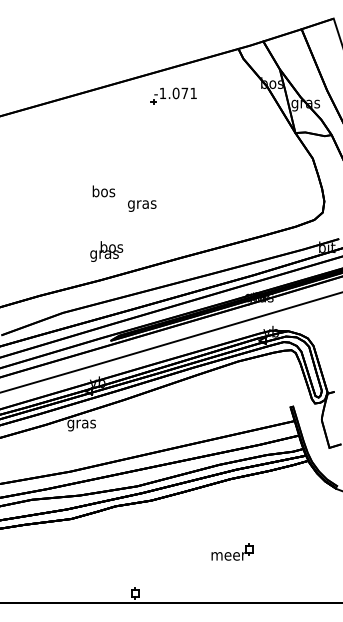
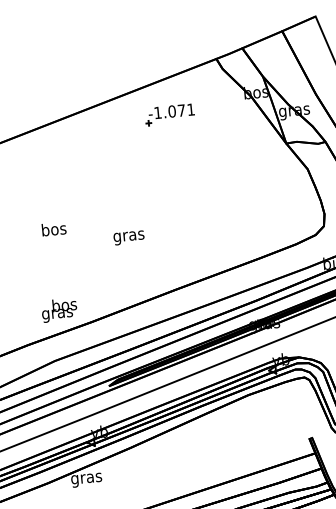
part: (173, 95) -> (169, 113), moved
text: (103, 191) -> (53, 229), moved
text: (106, 251) -> (59, 310), moved

